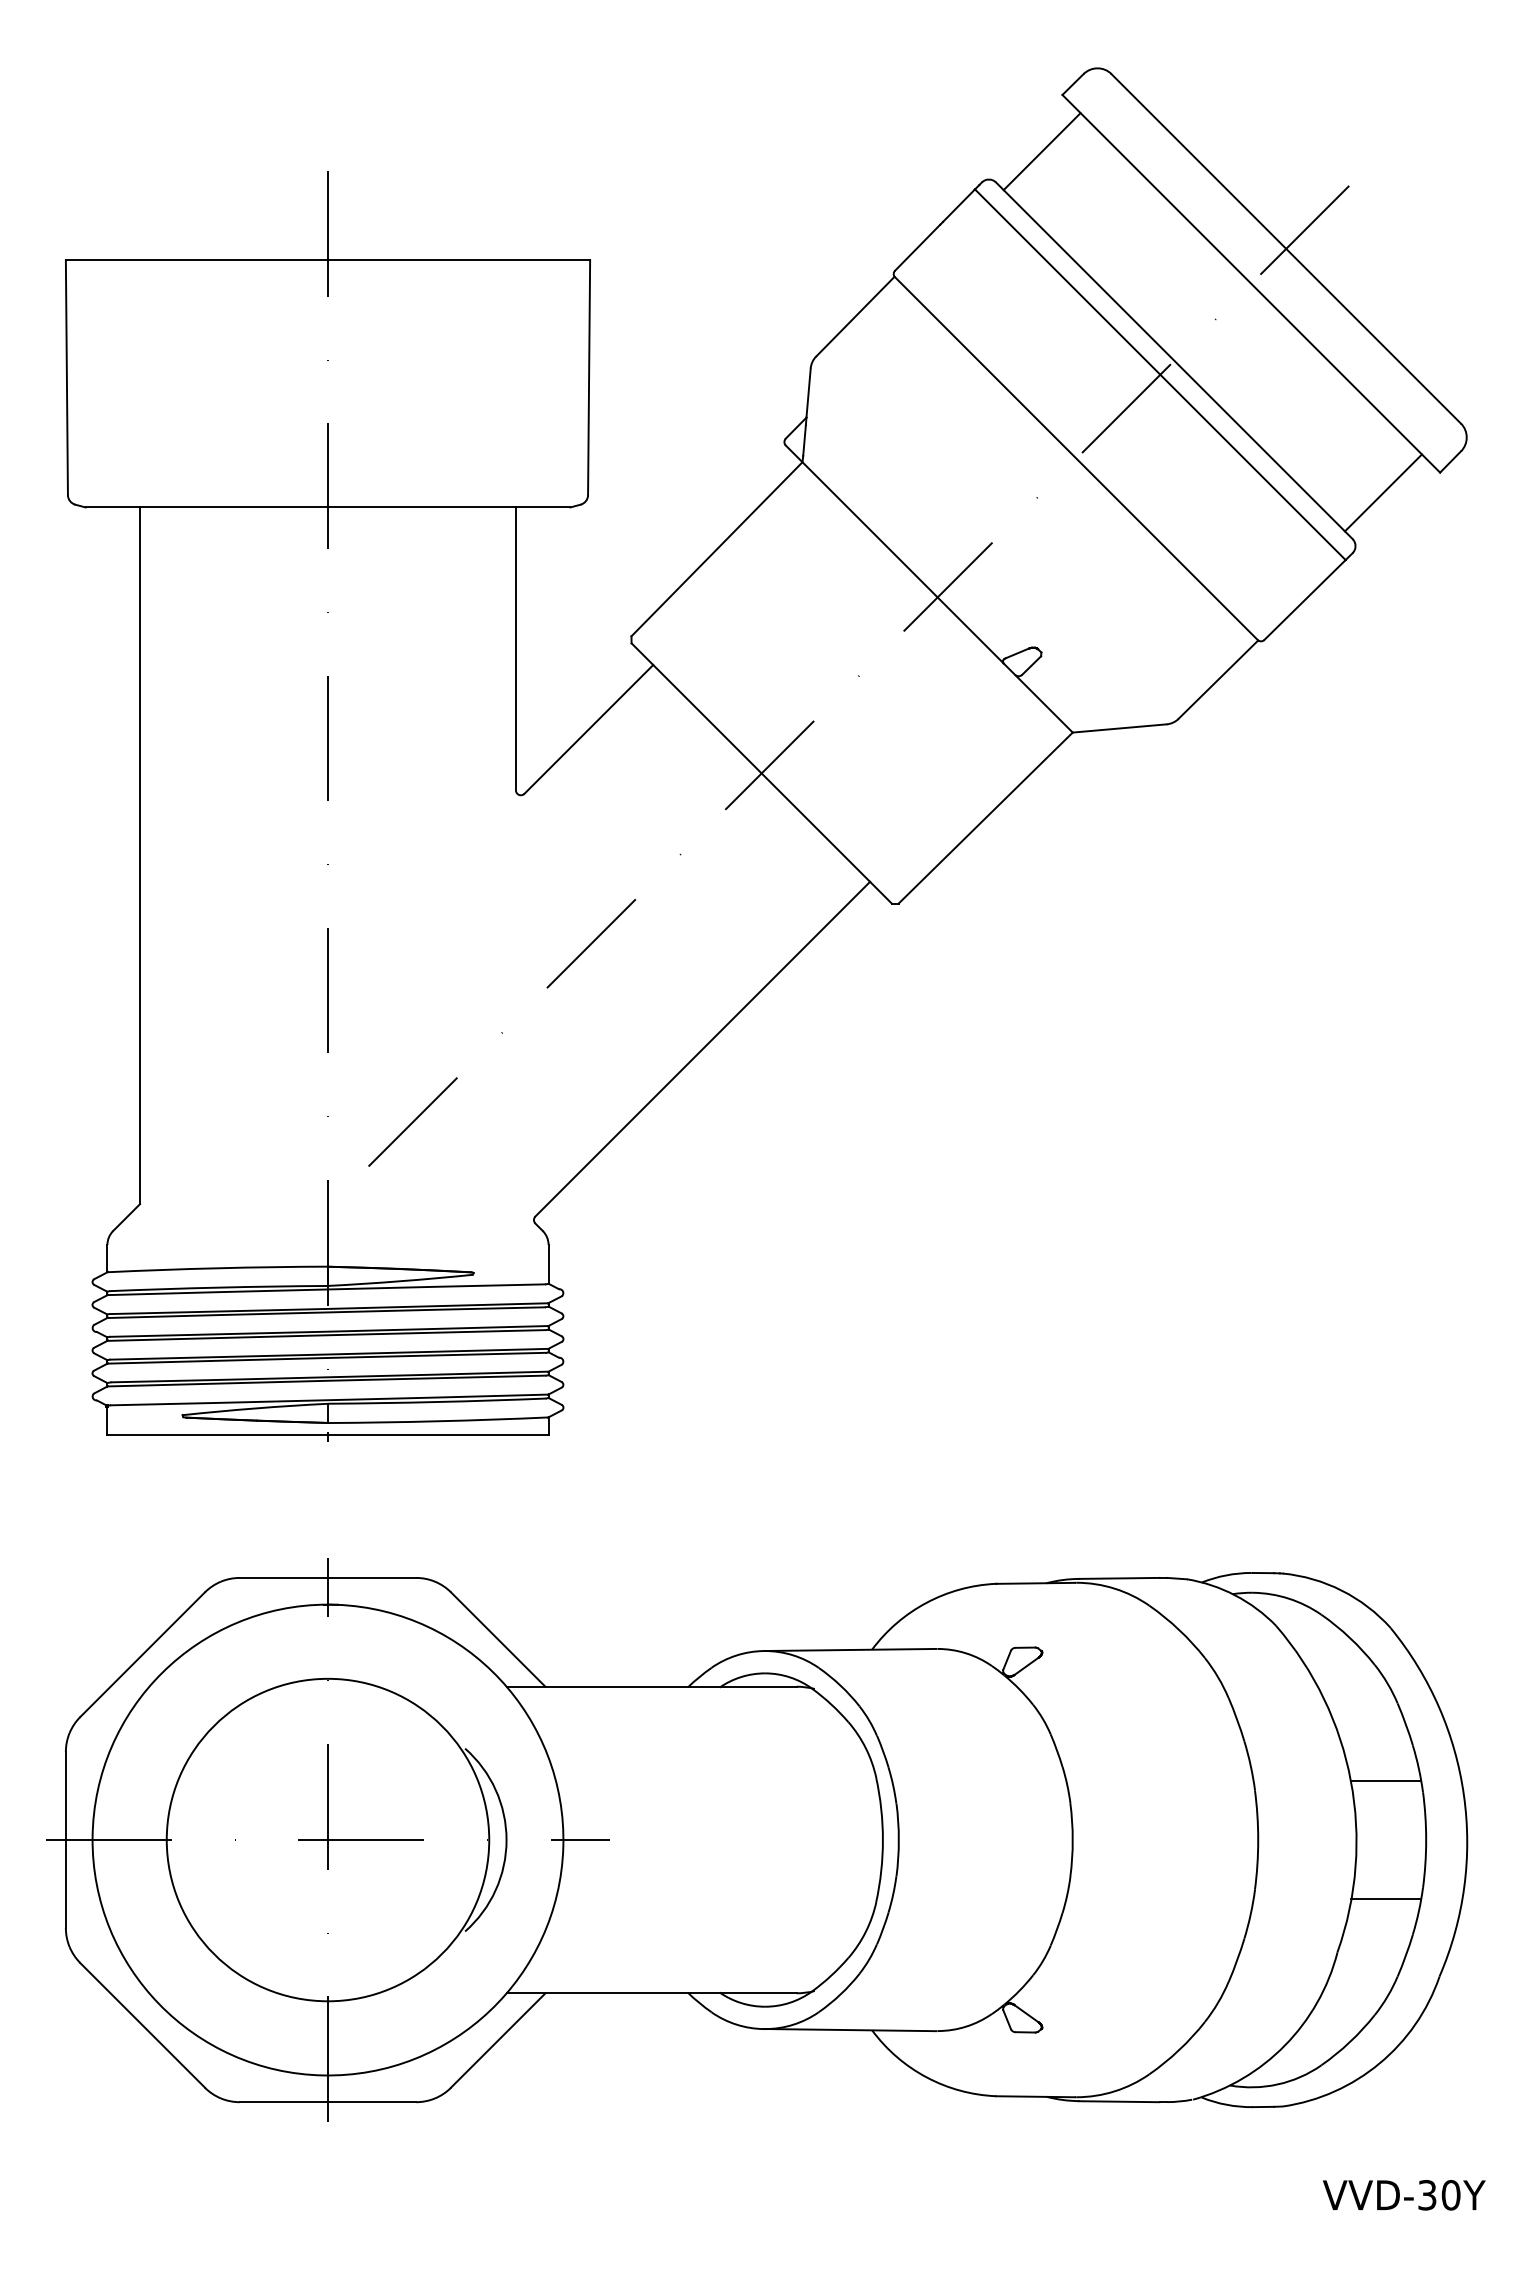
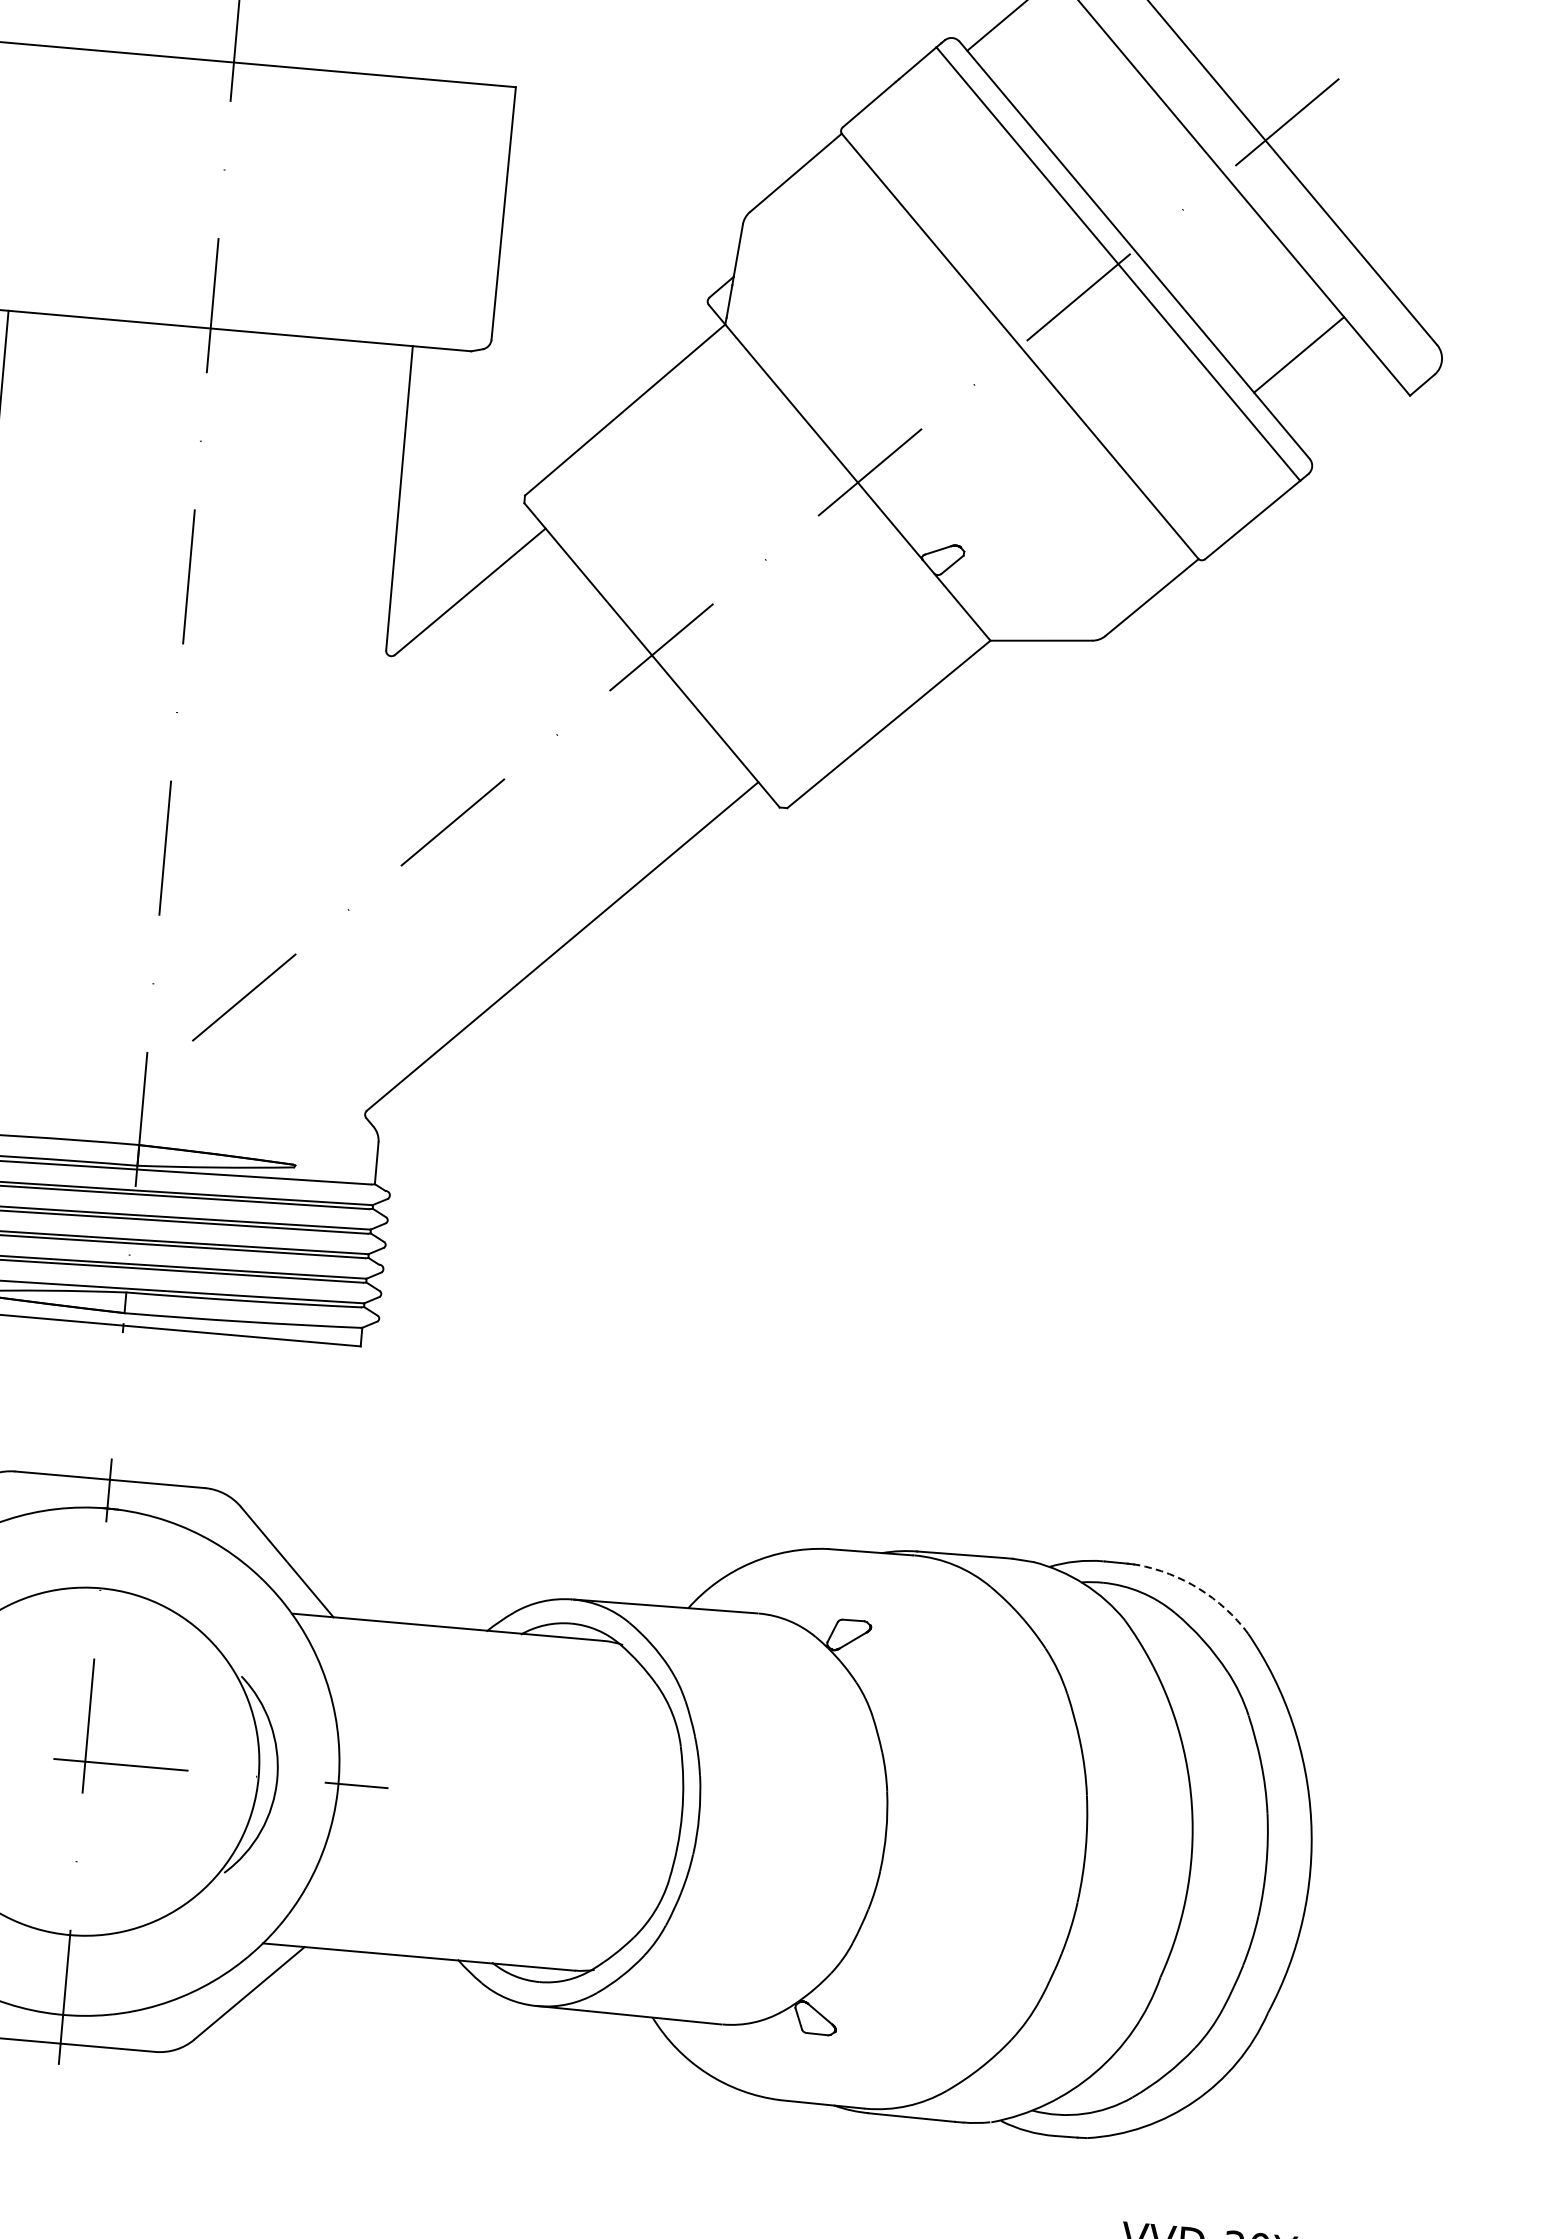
line: (1382, 492) -> (1298, 354), moved
arc: (1341, 1590) -> (1198, 1588), solid -> dashed
line: (1385, 1780) -> (1228, 1797), removed
line: (1385, 1899) -> (1217, 1925), removed

